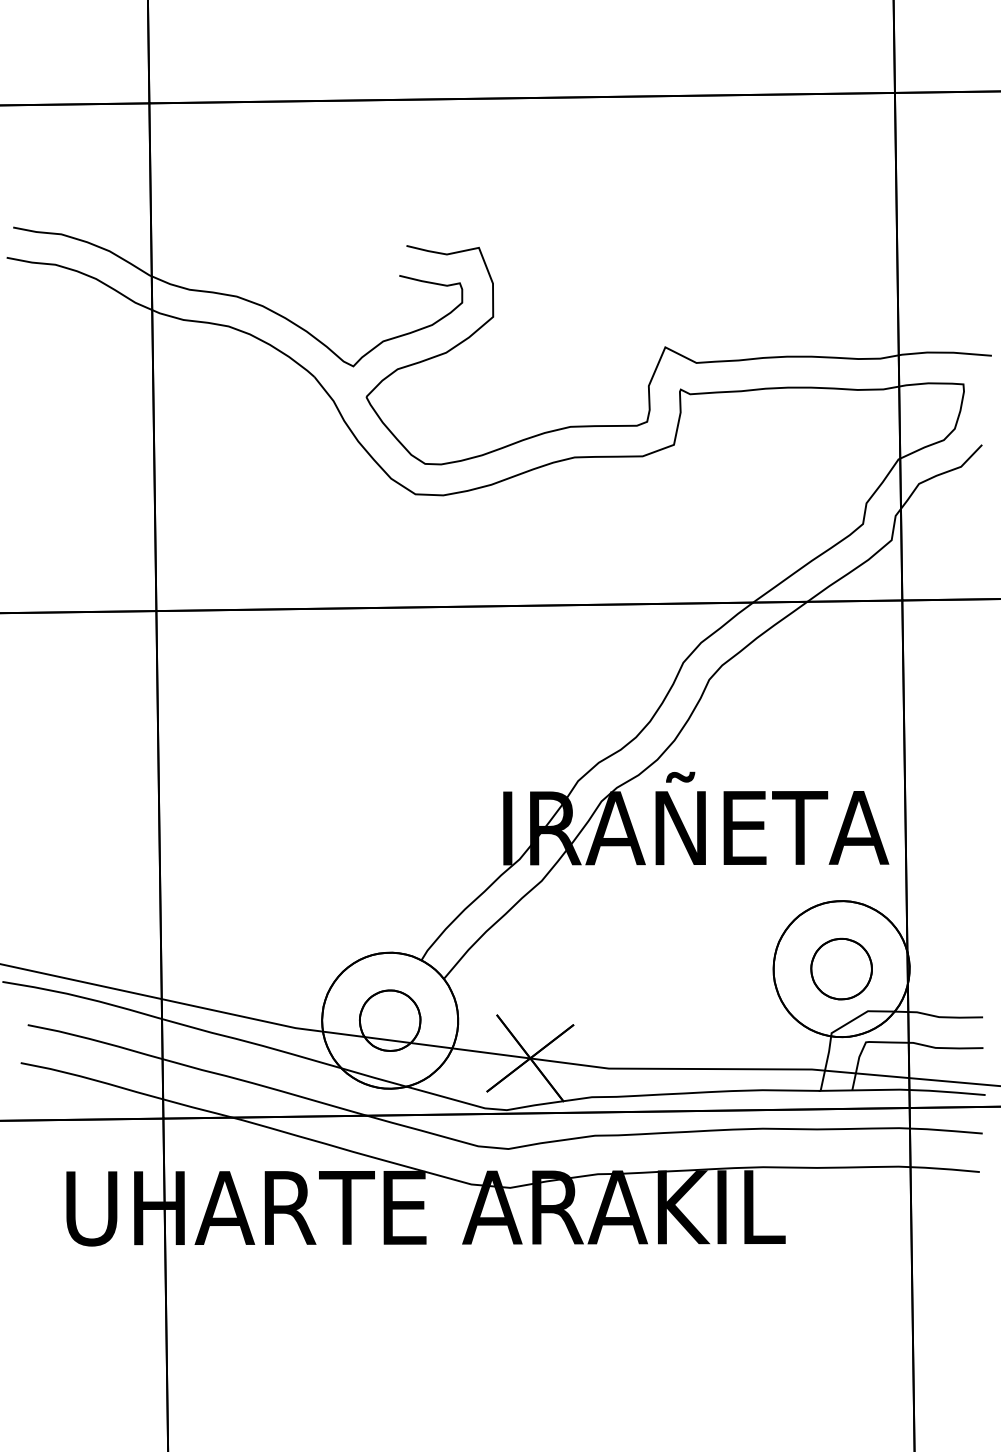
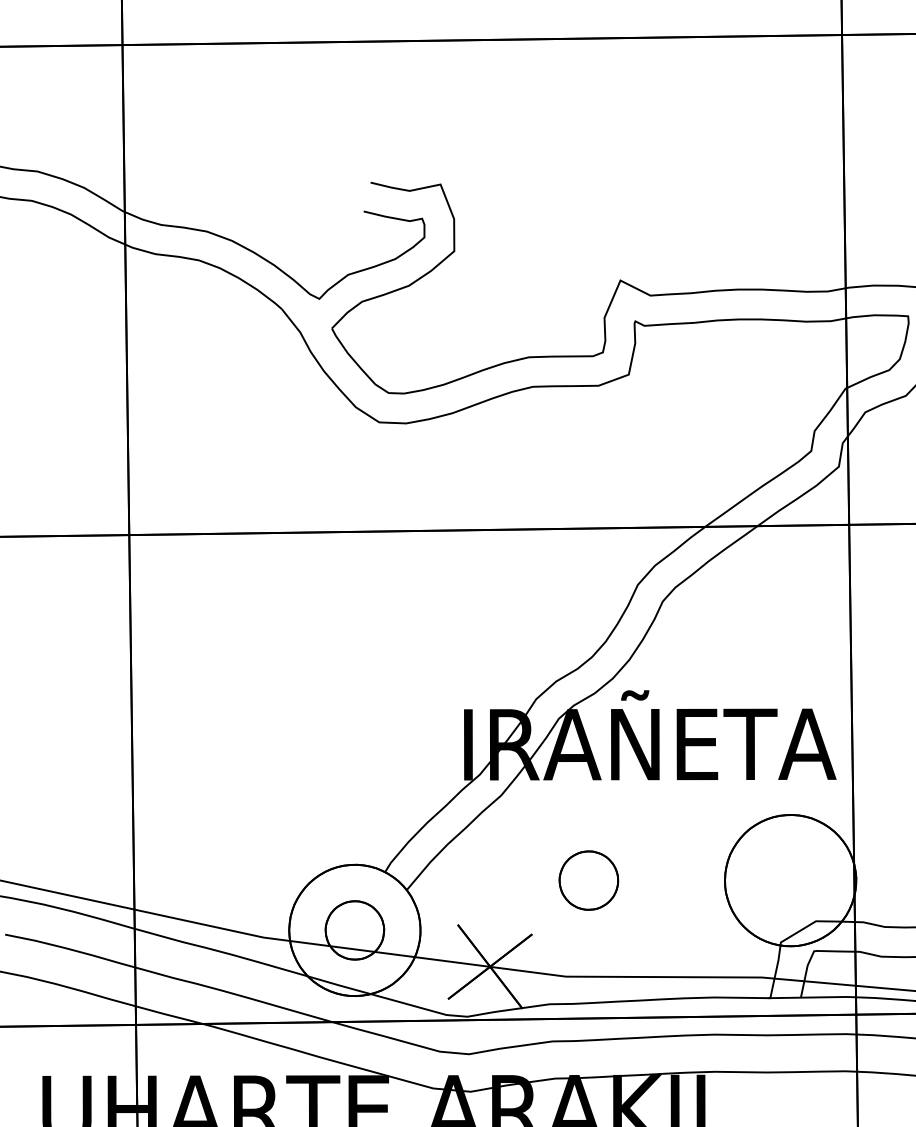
part: (841, 968) -> (588, 880), moved

